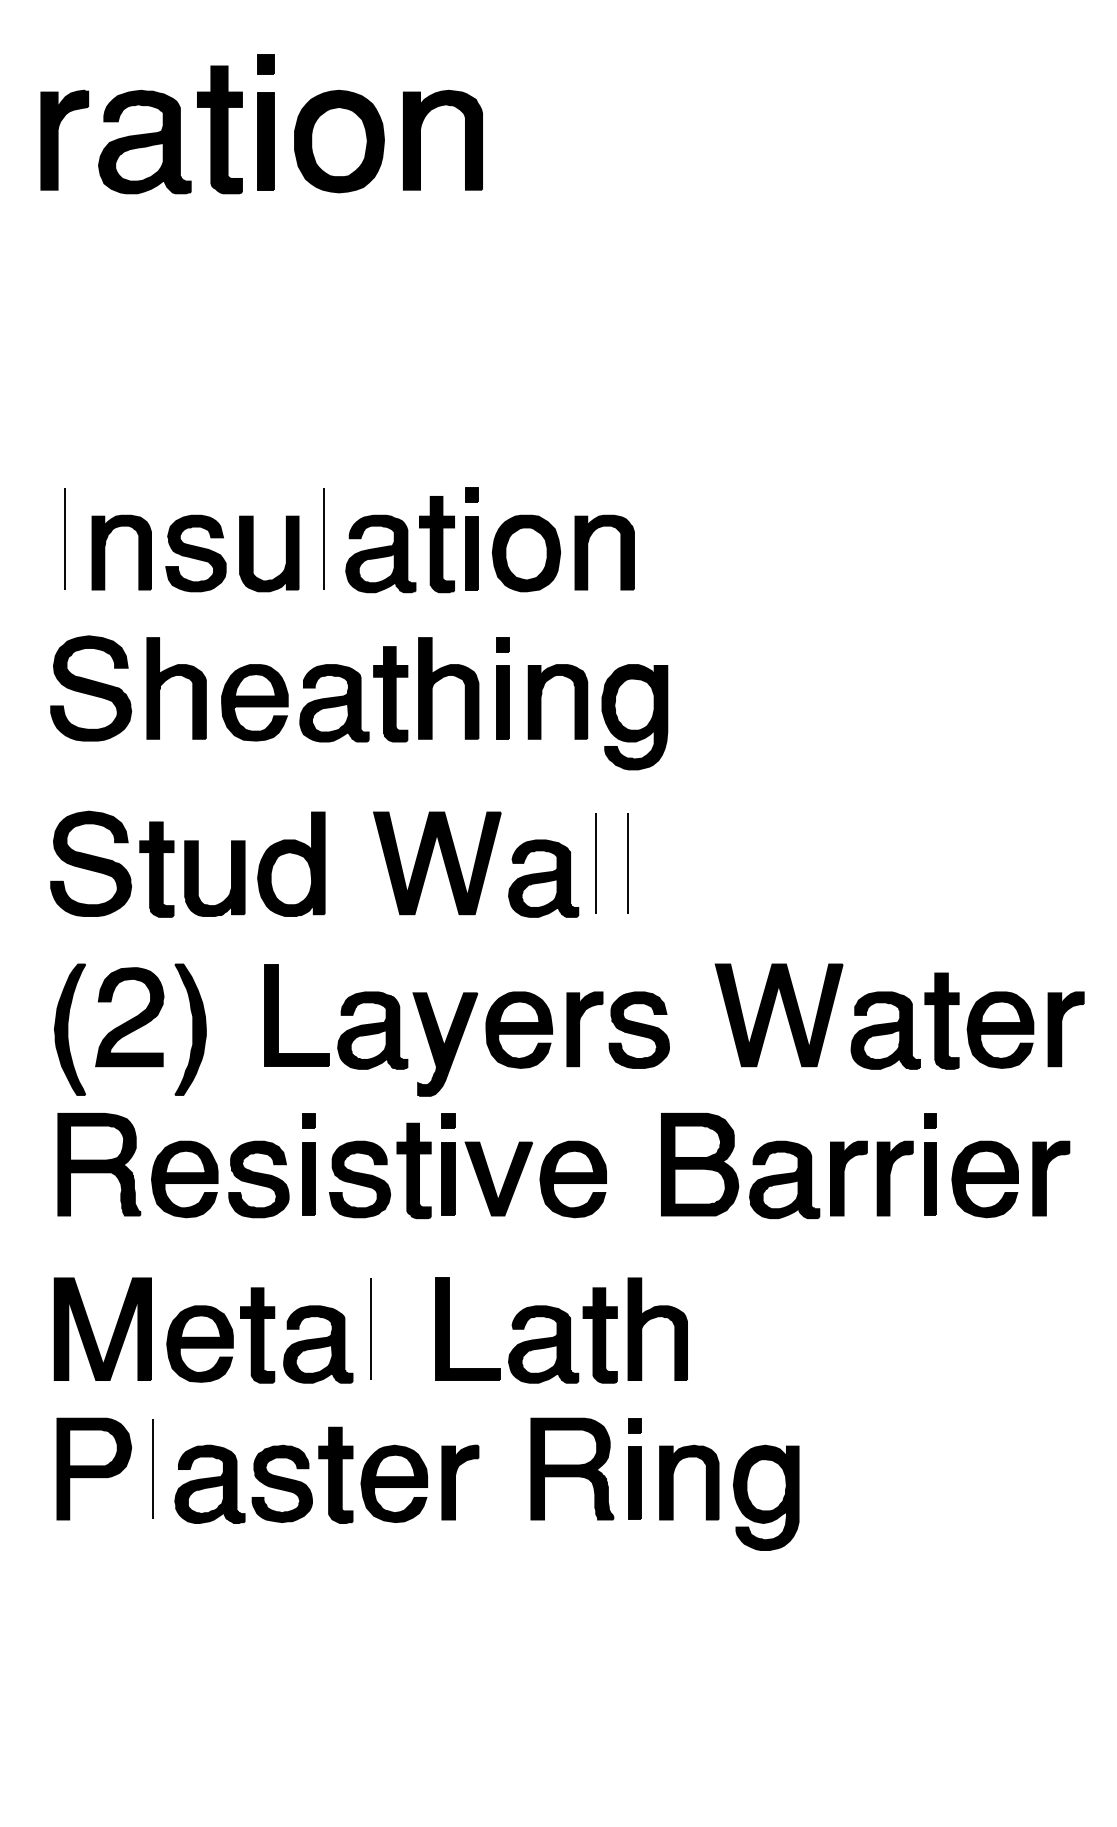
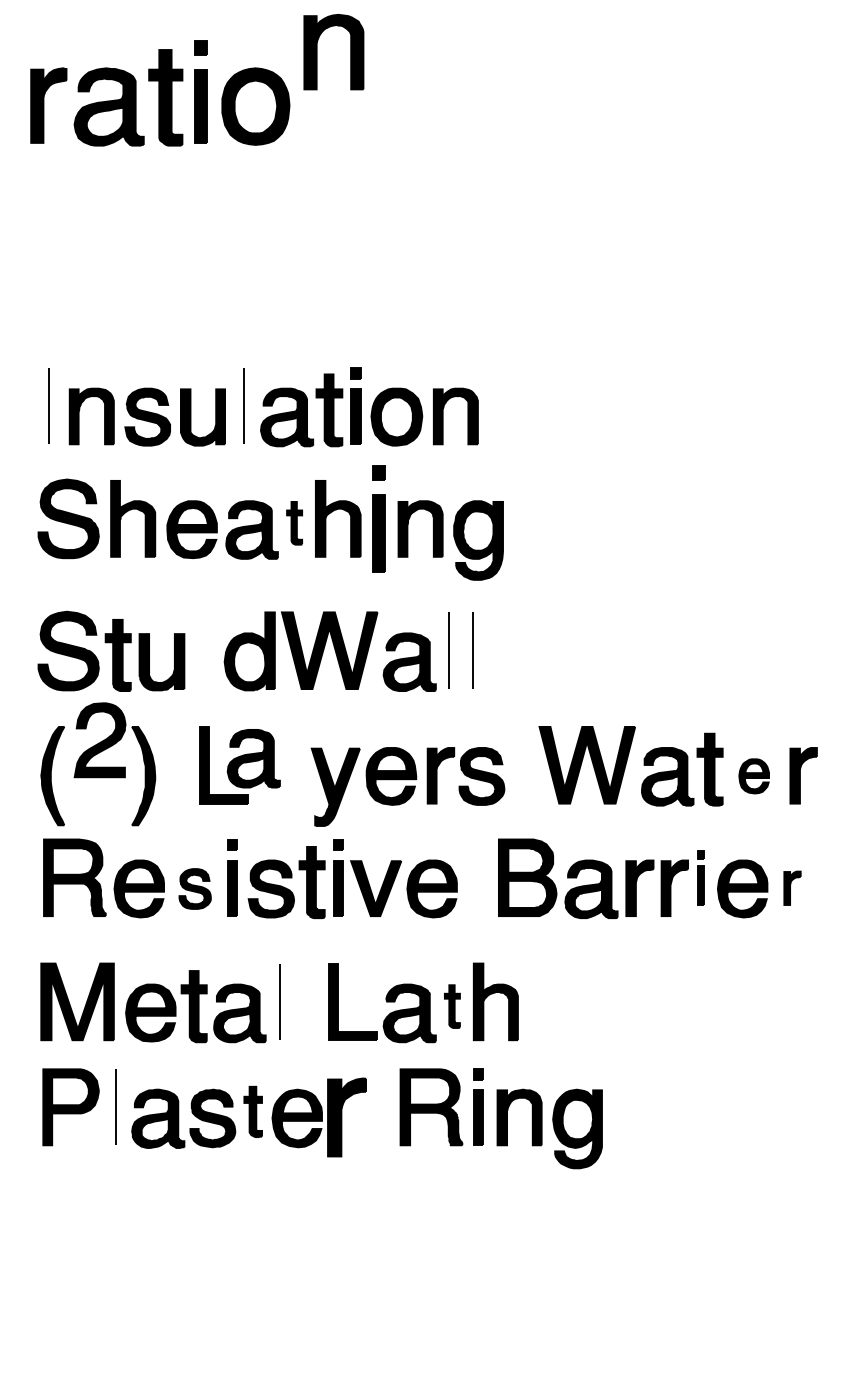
part: (420, 139) -> (316, 51), moved
part: (502, 688) -> (378, 518), size x1.4
part: (390, 694) -> (294, 523), size x0.6
part: (291, 863) -> (249, 650), moved
part: (129, 1017) -> (99, 740), moved
part: (1000, 1029) -> (754, 775), size x0.6
part: (372, 1030) -> (253, 758), moved
part: (930, 1164) -> (701, 877), size x0.7
part: (1051, 1178) -> (792, 888), size x0.6
part: (258, 1179) -> (194, 889), size x0.7
part: (599, 1335) -> (451, 1006), size x0.6
part: (335, 1474) -> (252, 1111), size x0.7
part: (460, 1482) -> (347, 1117), size x1.4

